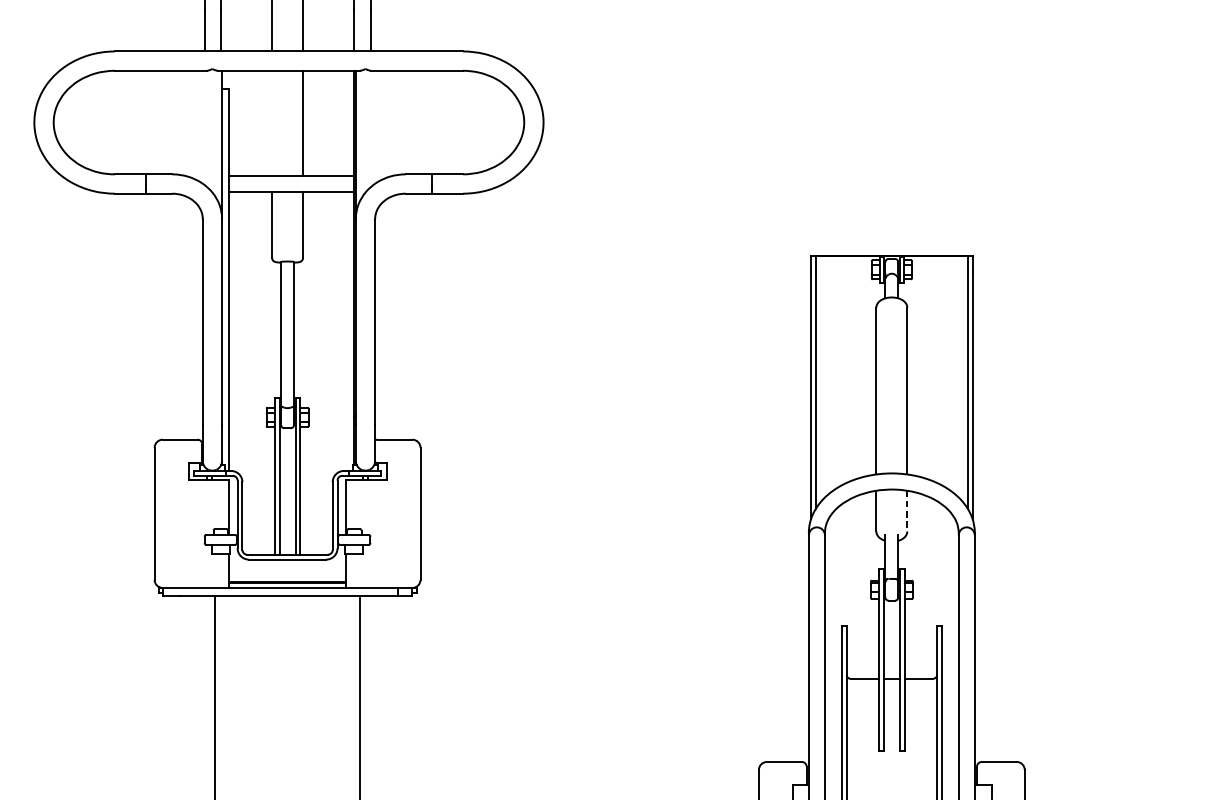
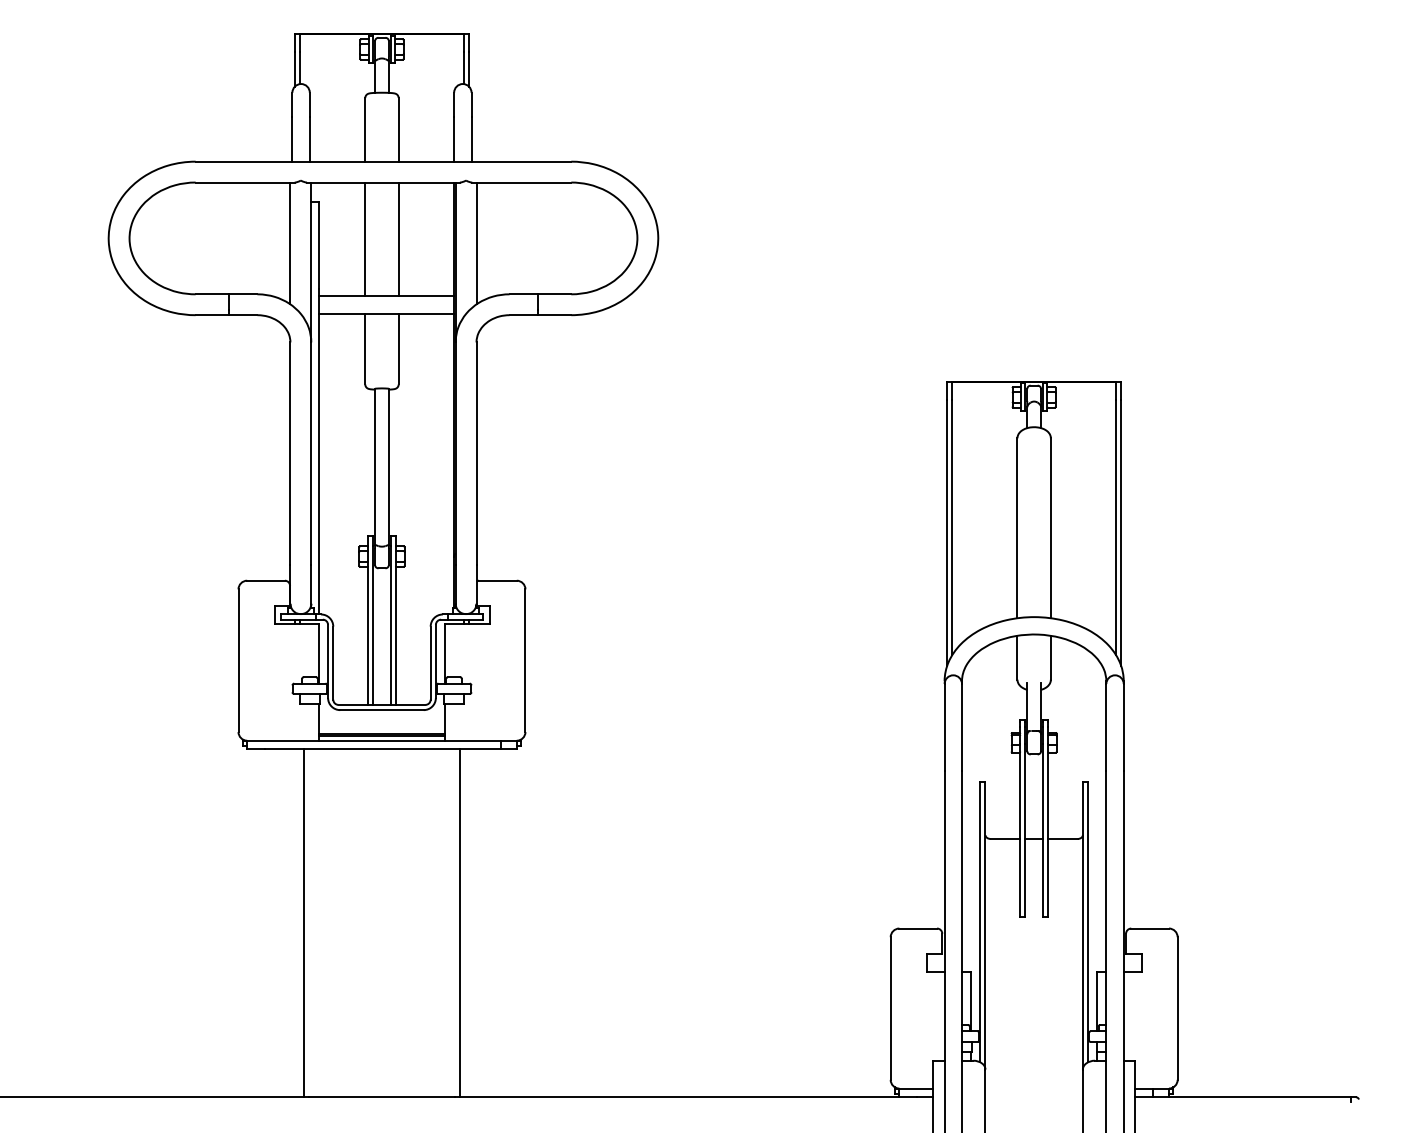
line: (272, 123) -> (365, 239), added
line: (202, 127) -> (290, 243), added
line: (375, 127) -> (476, 243), added
line: (906, 510) -> (1050, 657), dashed -> solid

